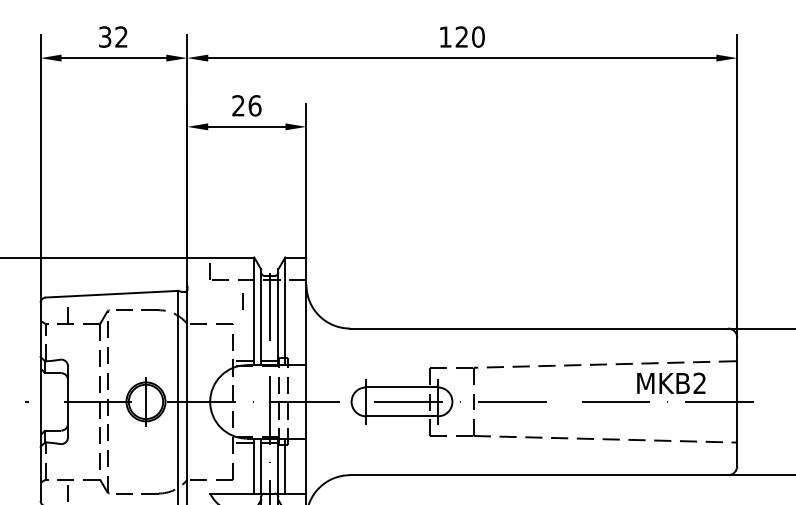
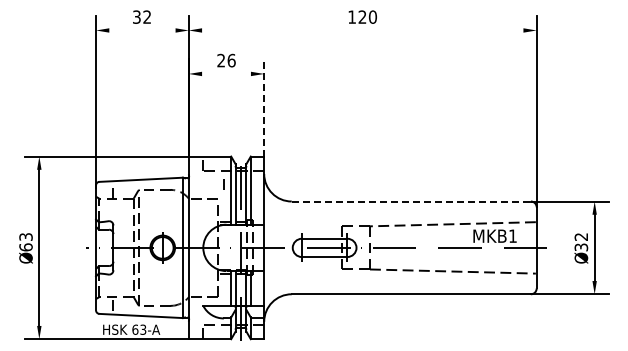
line: (114, 58) -> (142, 30), removed
line: (461, 58) -> (362, 30), removed
line: (246, 126) -> (226, 73), removed
line: (306, 181) -> (264, 108), solid -> dashed
line: (539, 328) -> (411, 201), solid -> dashed
text: (699, 382) -> (512, 235), MKB2 -> MKB1

